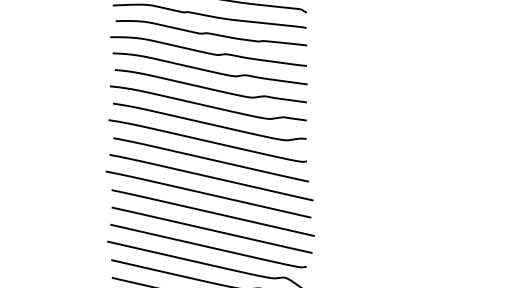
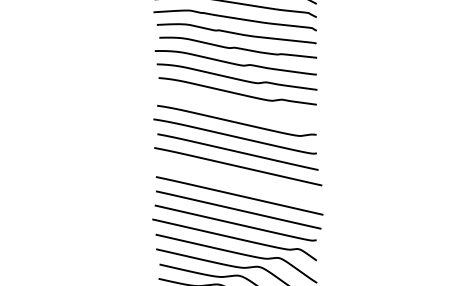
curve: (208, 104) -> (235, 106), removed
line: (208, 194) -> (235, 180), removed

